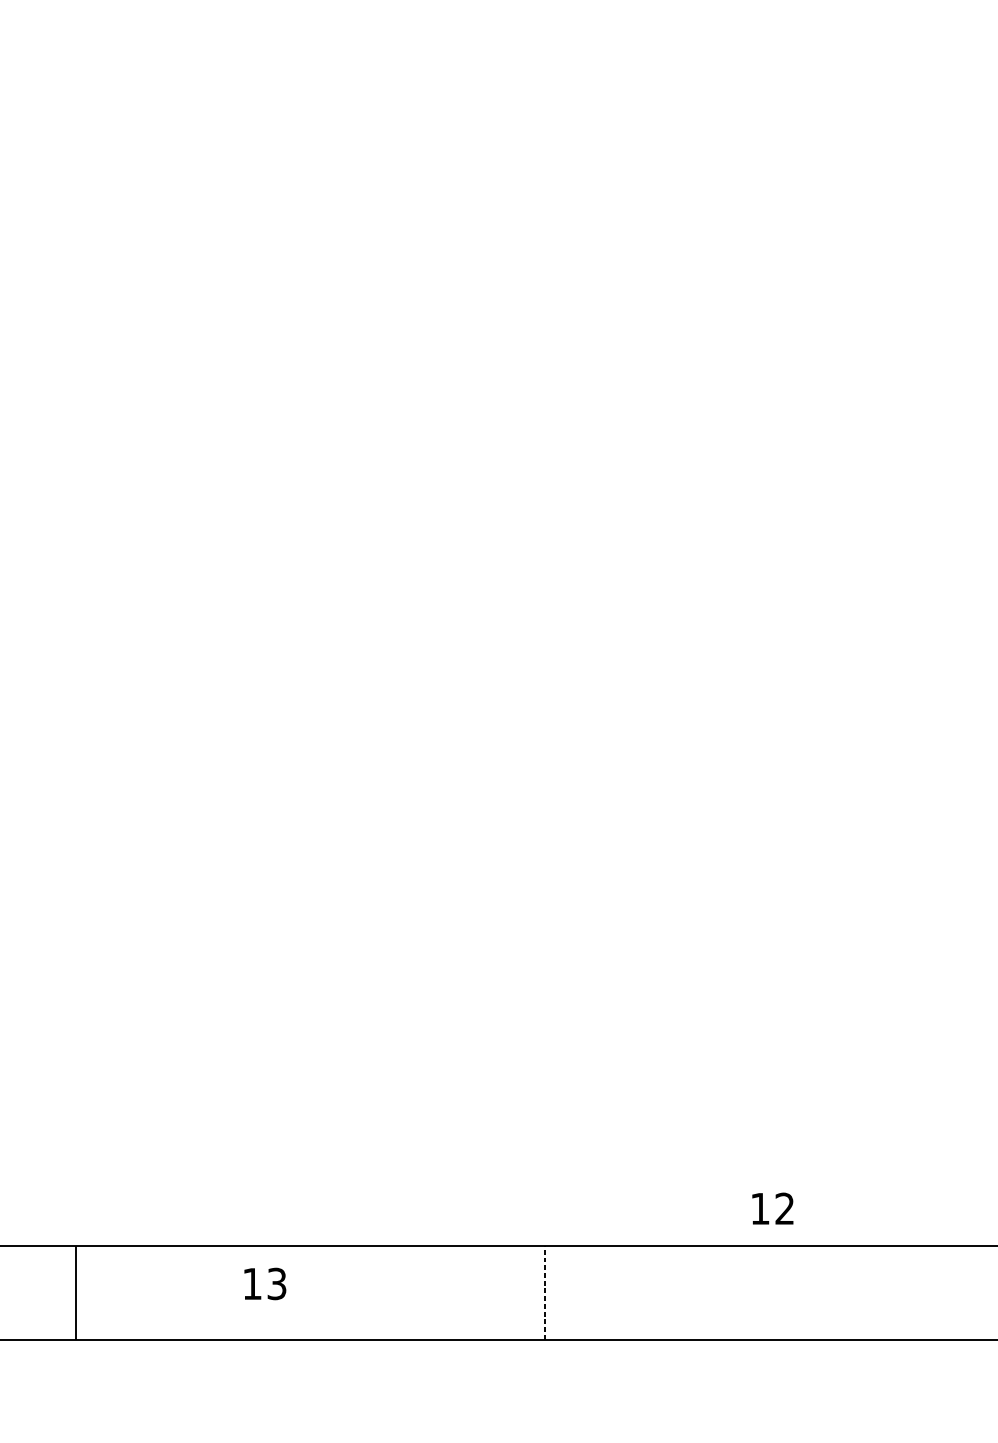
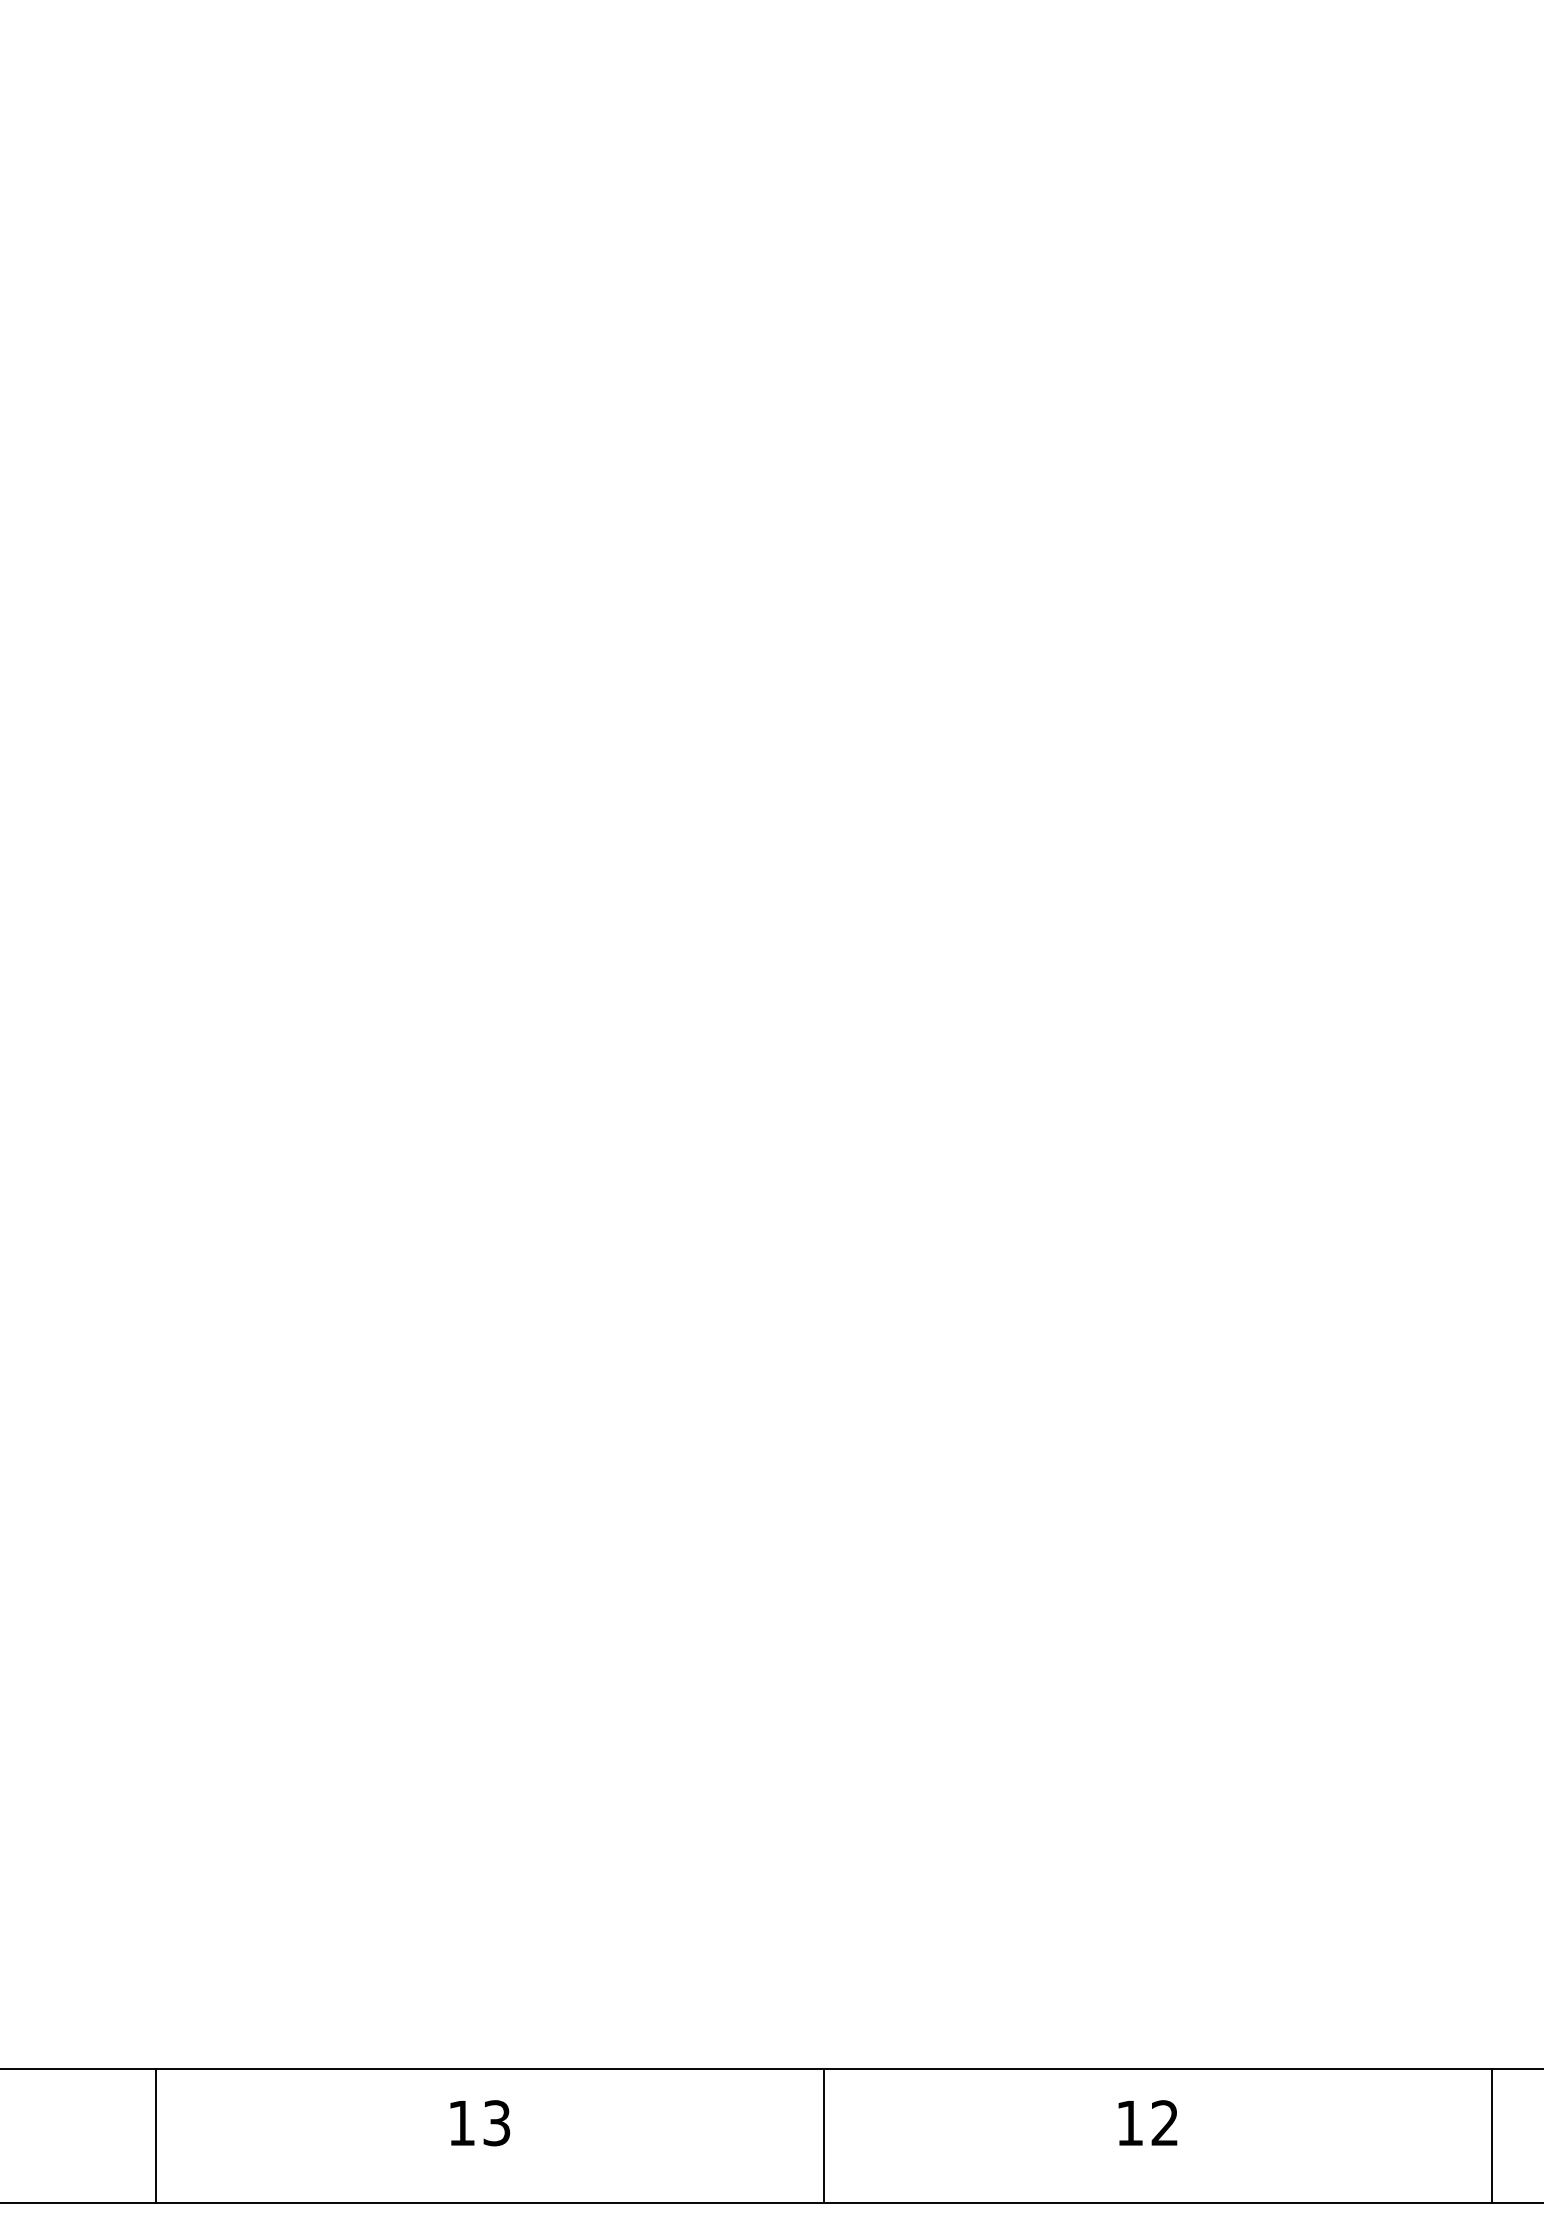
text: (772, 1208) -> (1147, 2122), moved
text: (265, 1284) -> (480, 2123), moved
line: (545, 1292) -> (823, 2135), dashed -> solid

